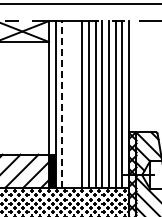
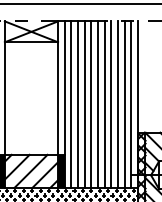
line: (62, 104) -> (71, 104), dashed -> solid
line: (69, 104) -> (78, 104), added
line: (75, 104) -> (84, 104), added

